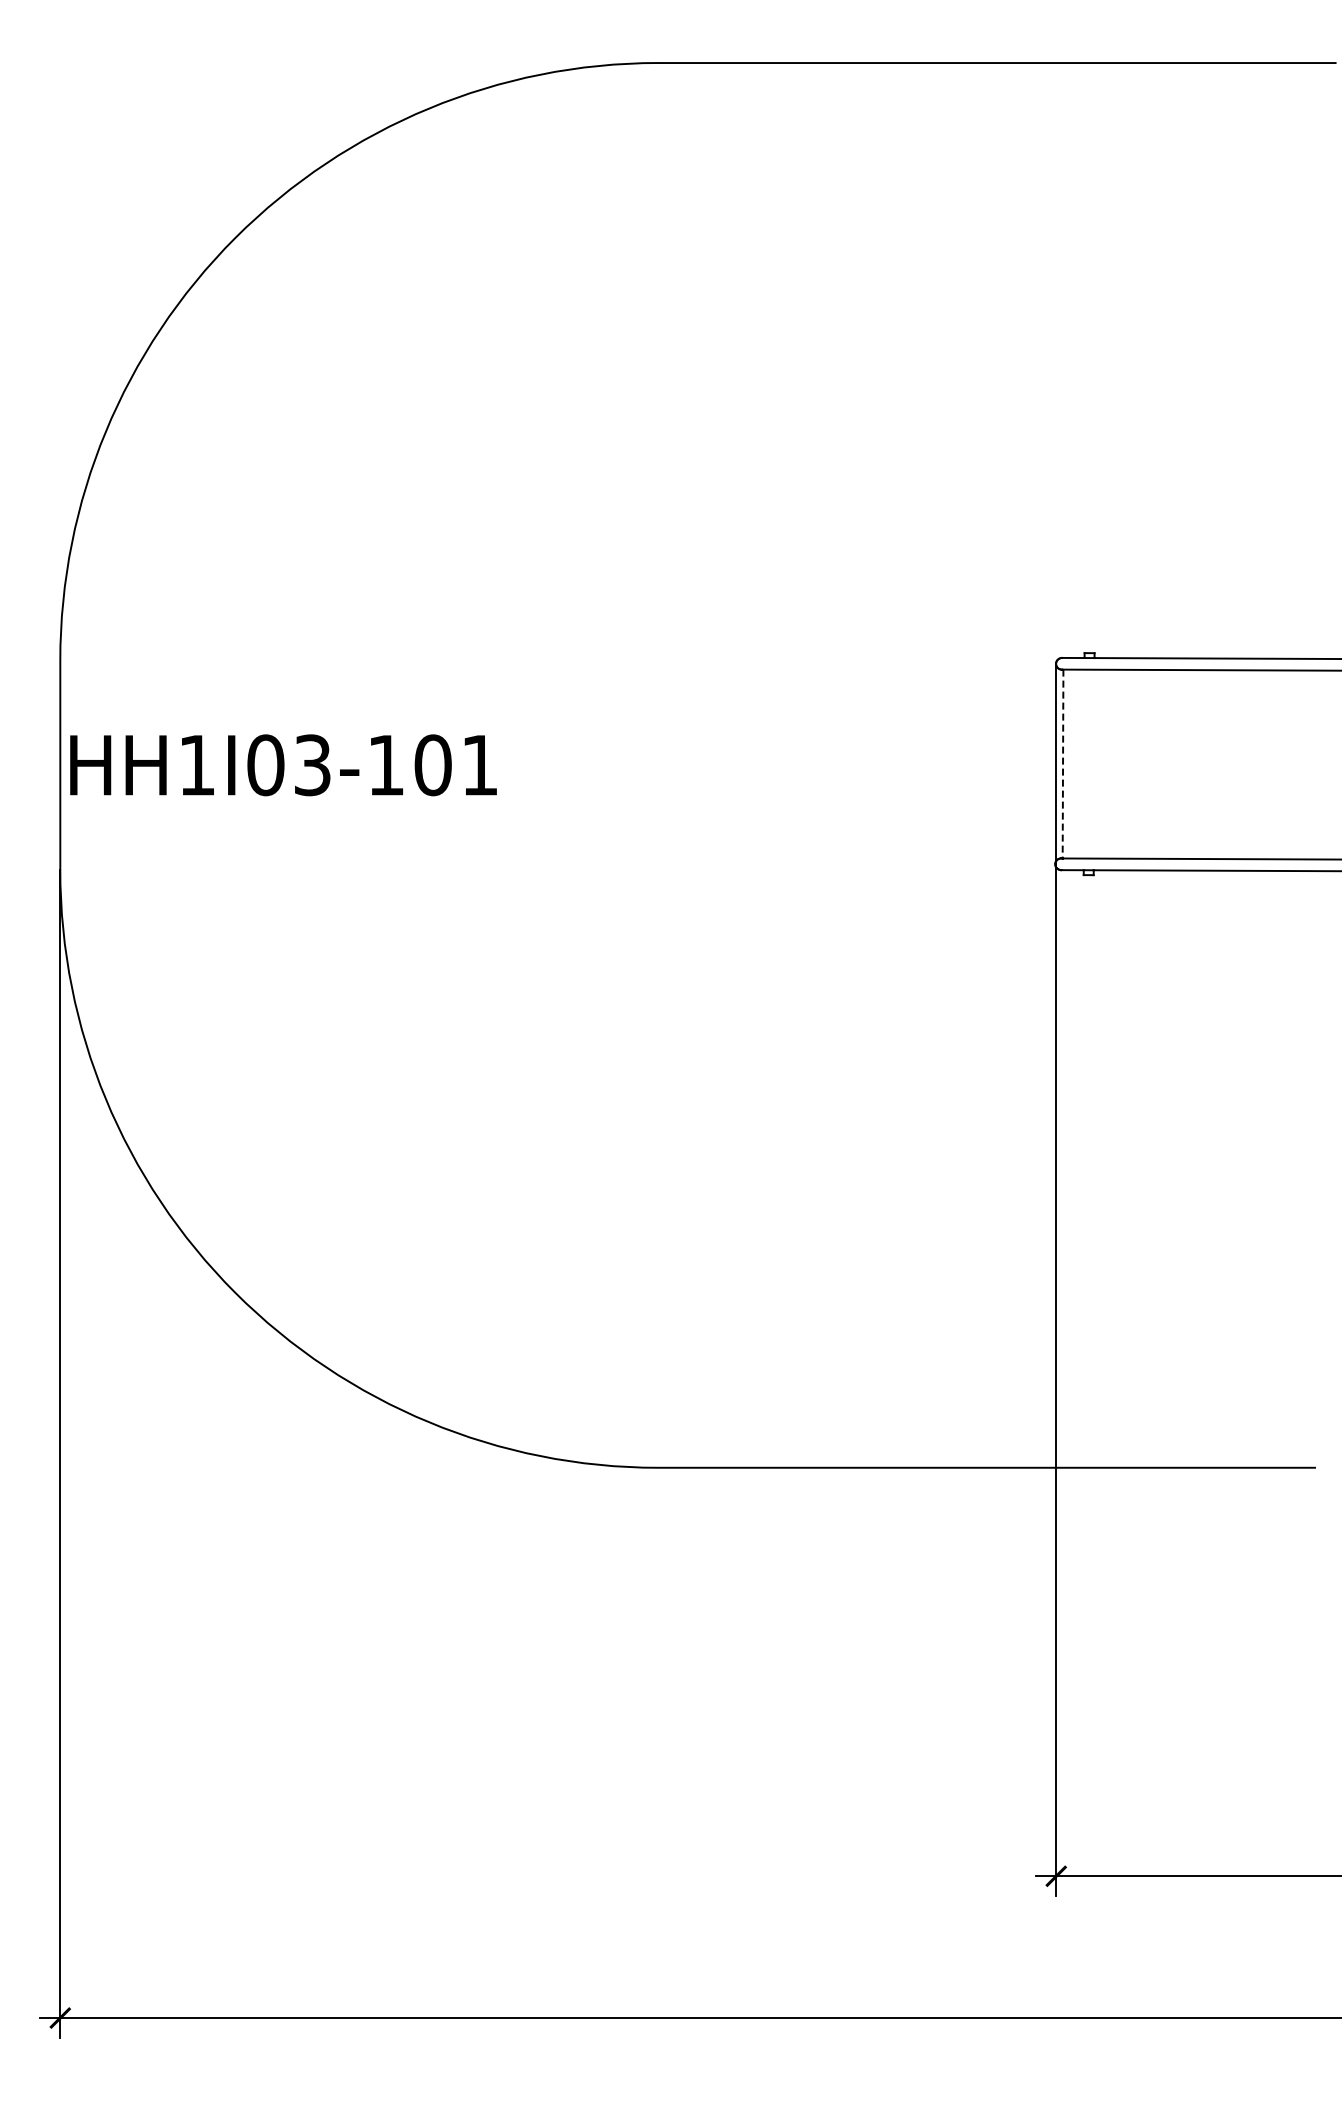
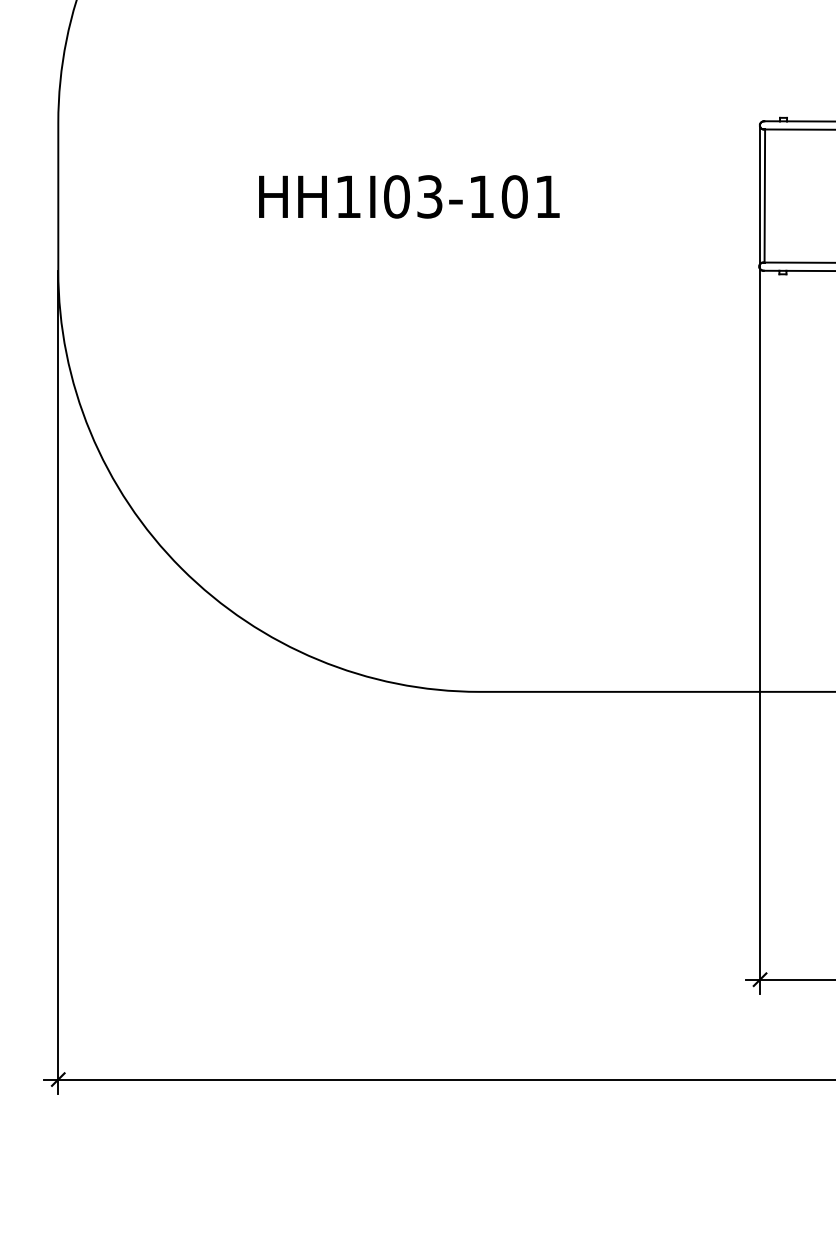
line: (1063, 764) -> (765, 196), dashed -> solid
text: (283, 765) -> (409, 197), moved

